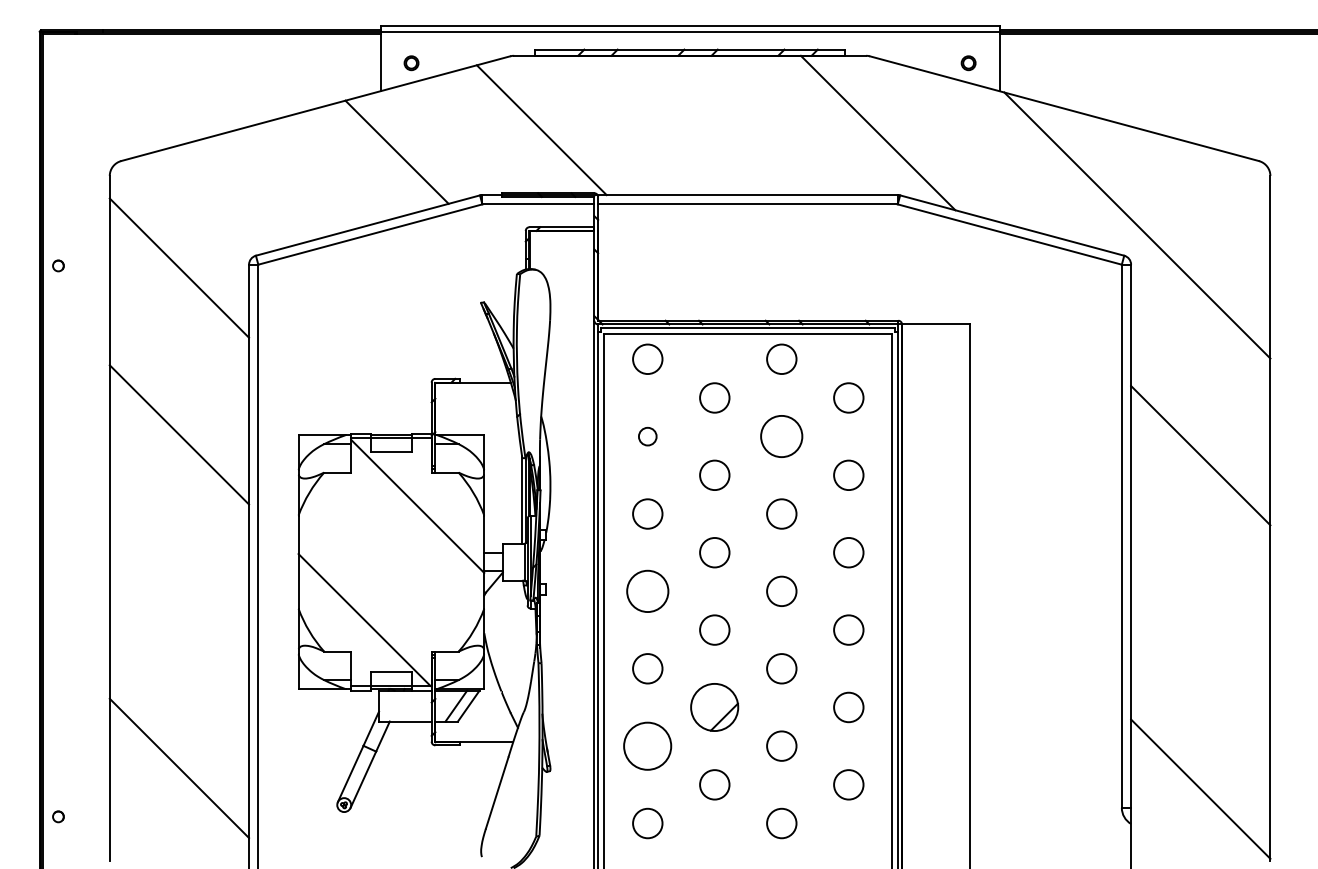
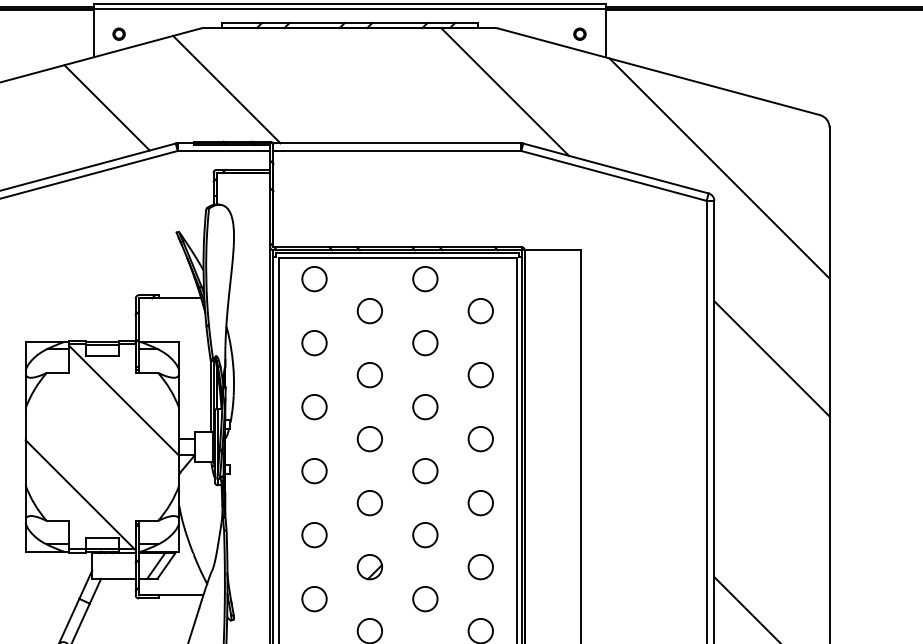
circle: (647, 436) -> (314, 342), size x1.67
circle: (781, 436) -> (425, 342), size x0.71
circle: (647, 591) -> (314, 471), size x0.71
part: (714, 707) -> (369, 567), size x0.62
circle: (647, 745) -> (314, 598), size x0.62

